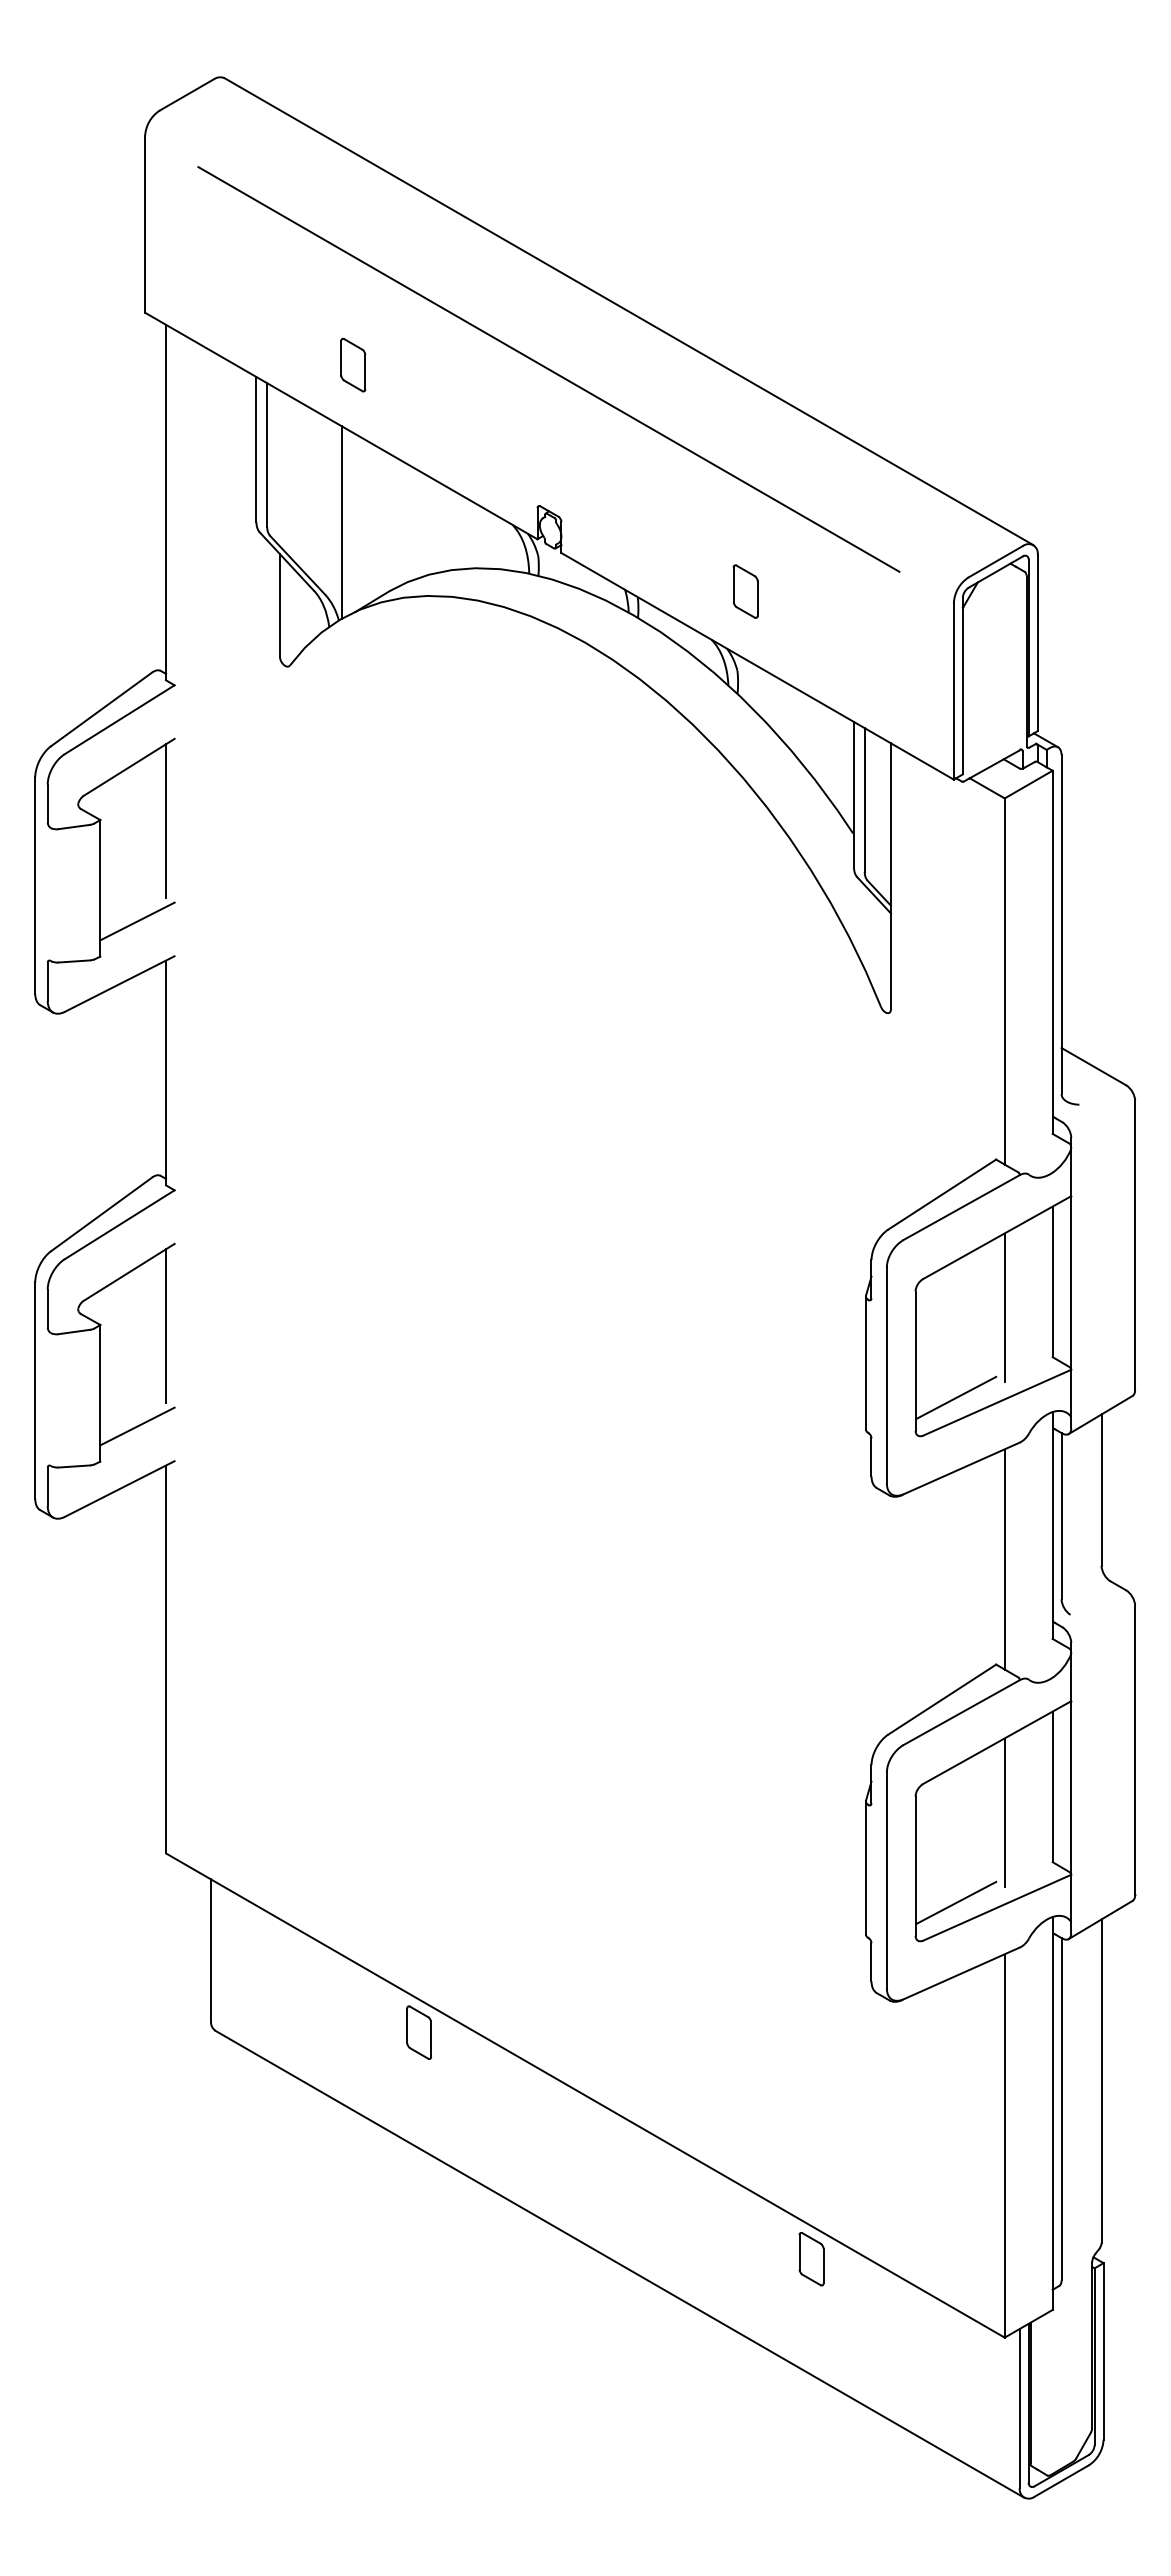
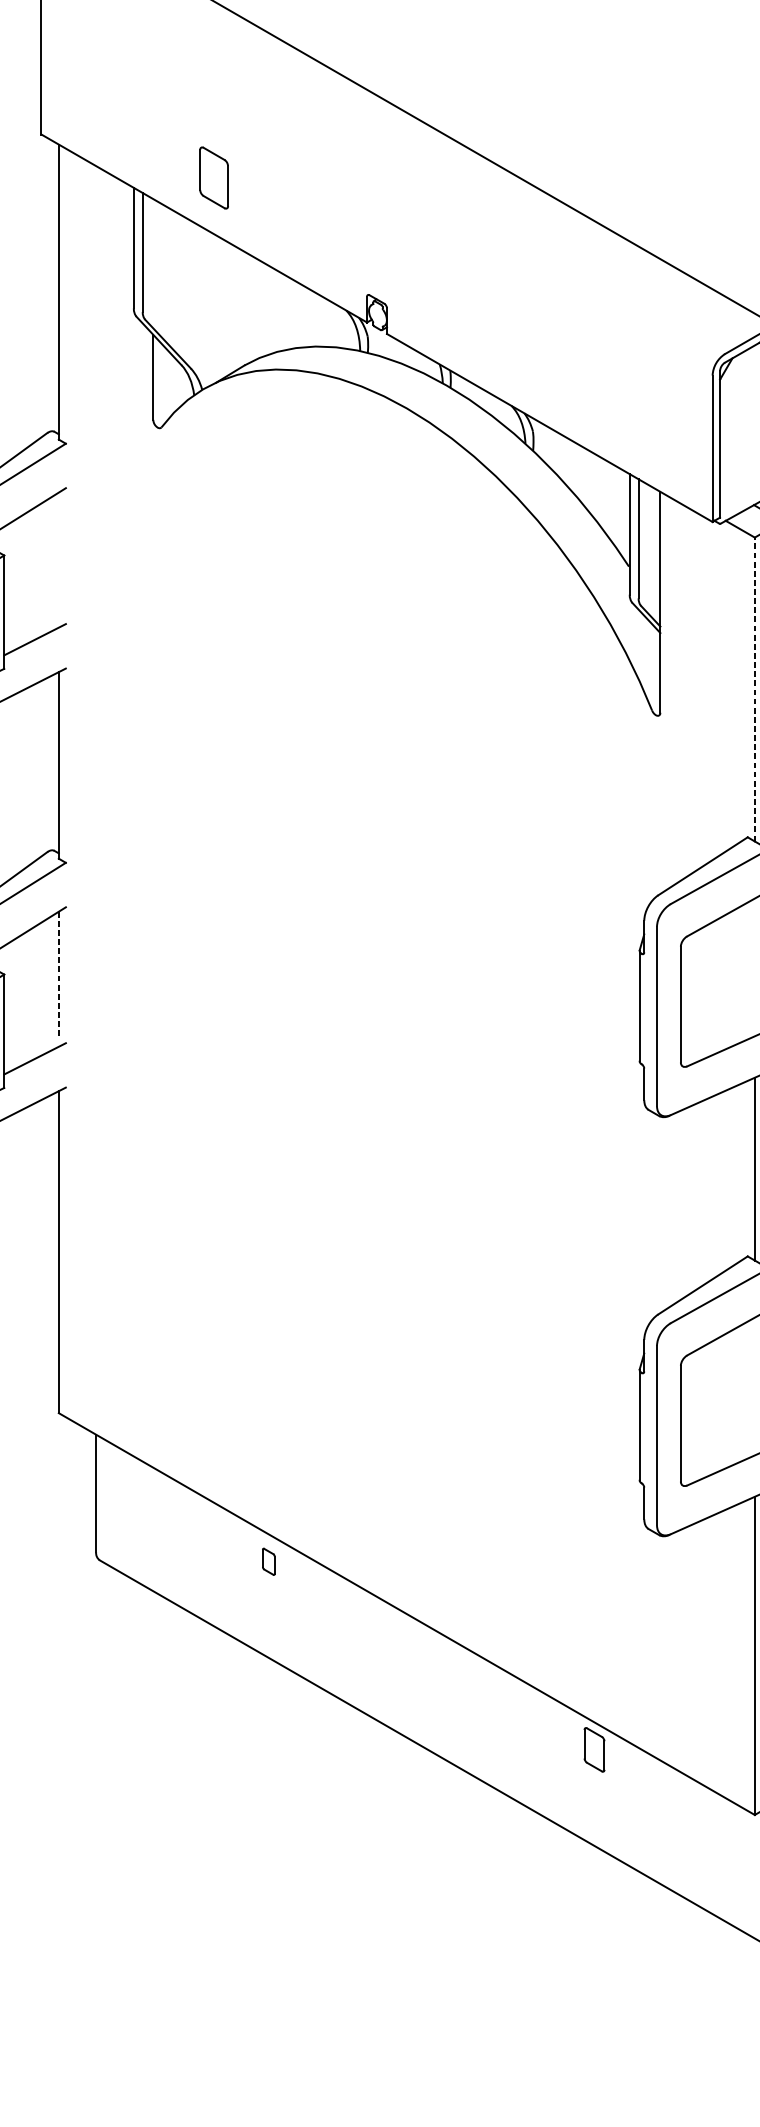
part: (353, 364) -> (214, 177), size x1.4
line: (548, 369) -> (376, 181), removed
line: (342, 522) -> (205, 308), removed
part: (745, 591) -> (539, 365), removed
line: (166, 820) -> (59, 555), removed
line: (1004, 980) -> (754, 688), solid -> dashed
line: (1004, 1307) -> (754, 960), removed
line: (166, 1326) -> (59, 975), solid -> dashed
line: (956, 1397) -> (714, 1034), removed
line: (1004, 1812) -> (754, 1379), removed
line: (956, 1902) -> (714, 1453), removed
part: (418, 2032) -> (268, 1561), size x0.6

